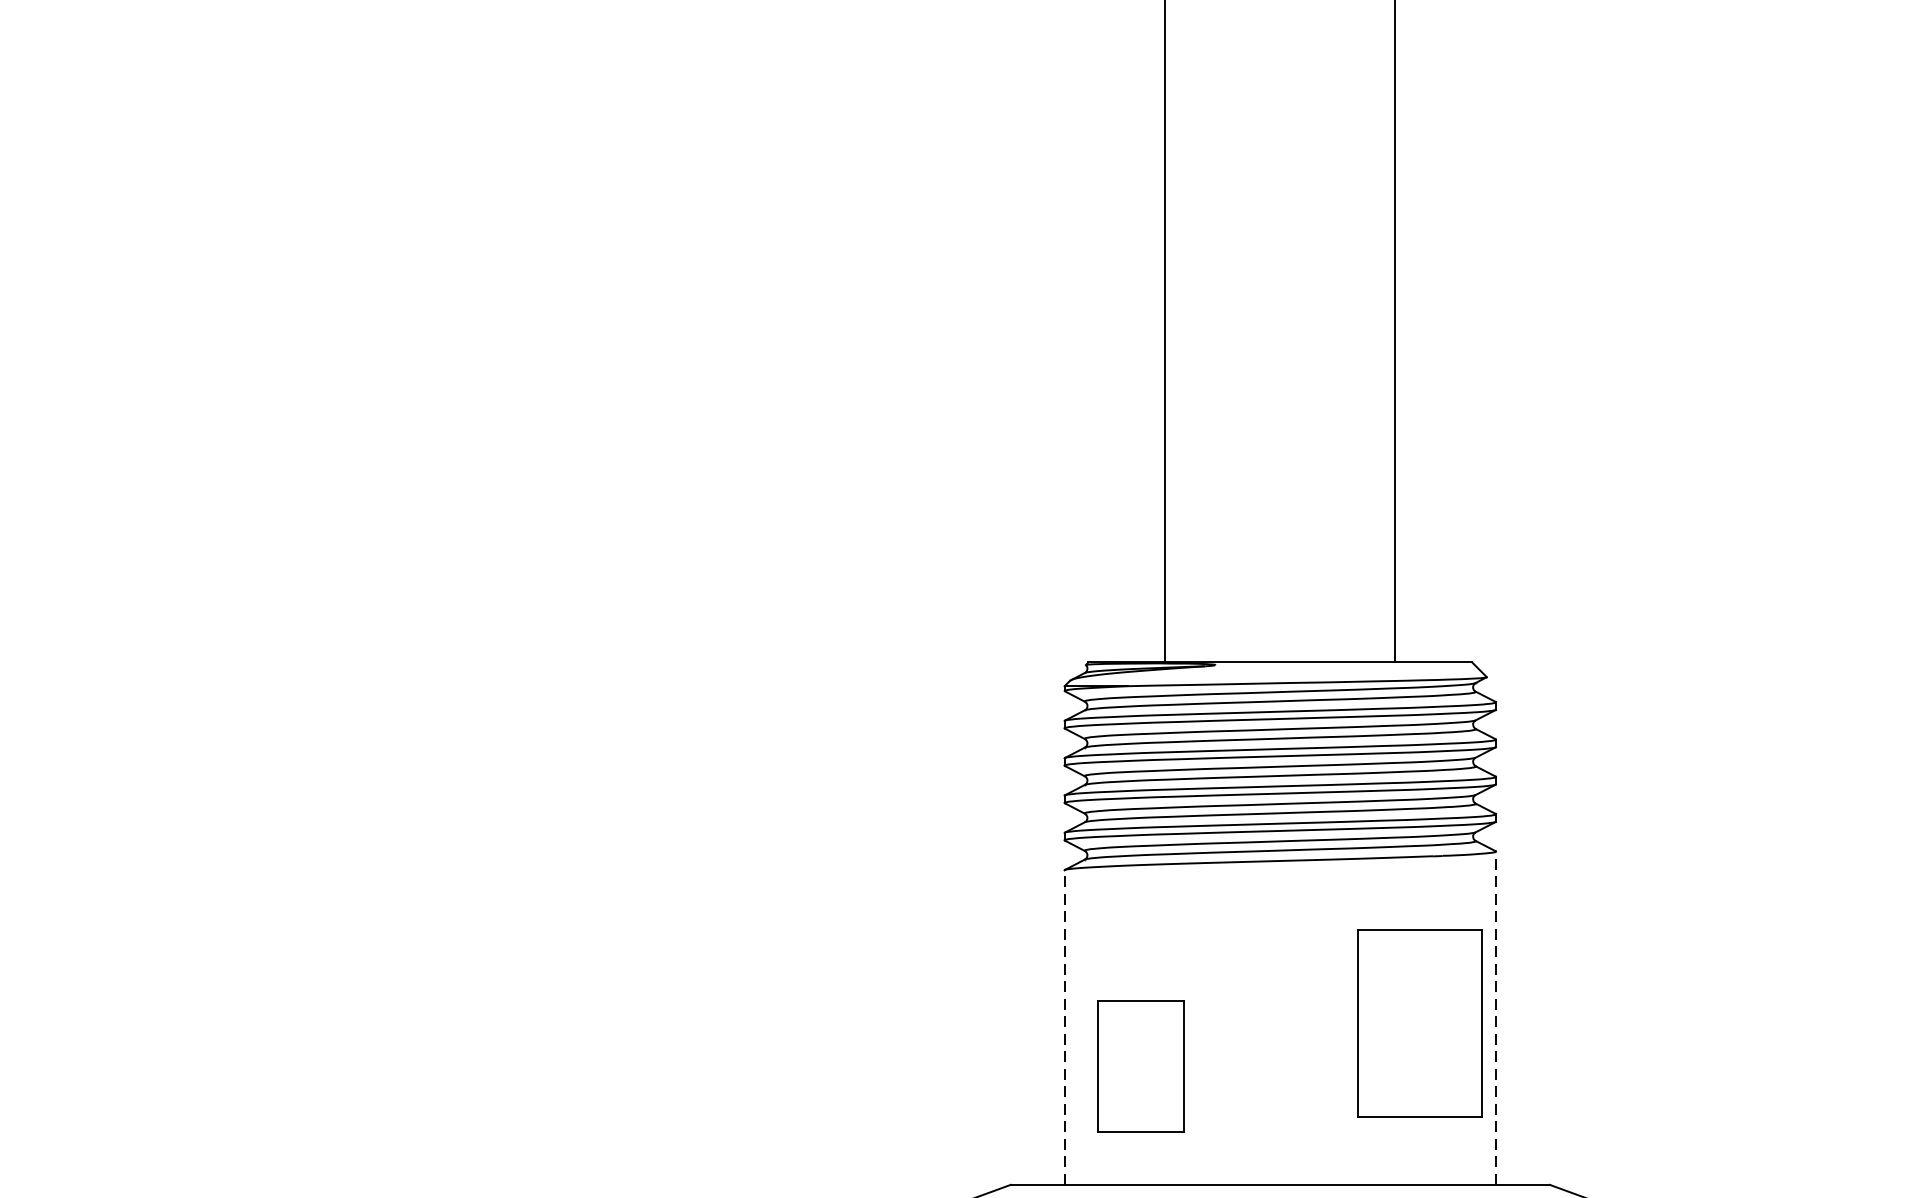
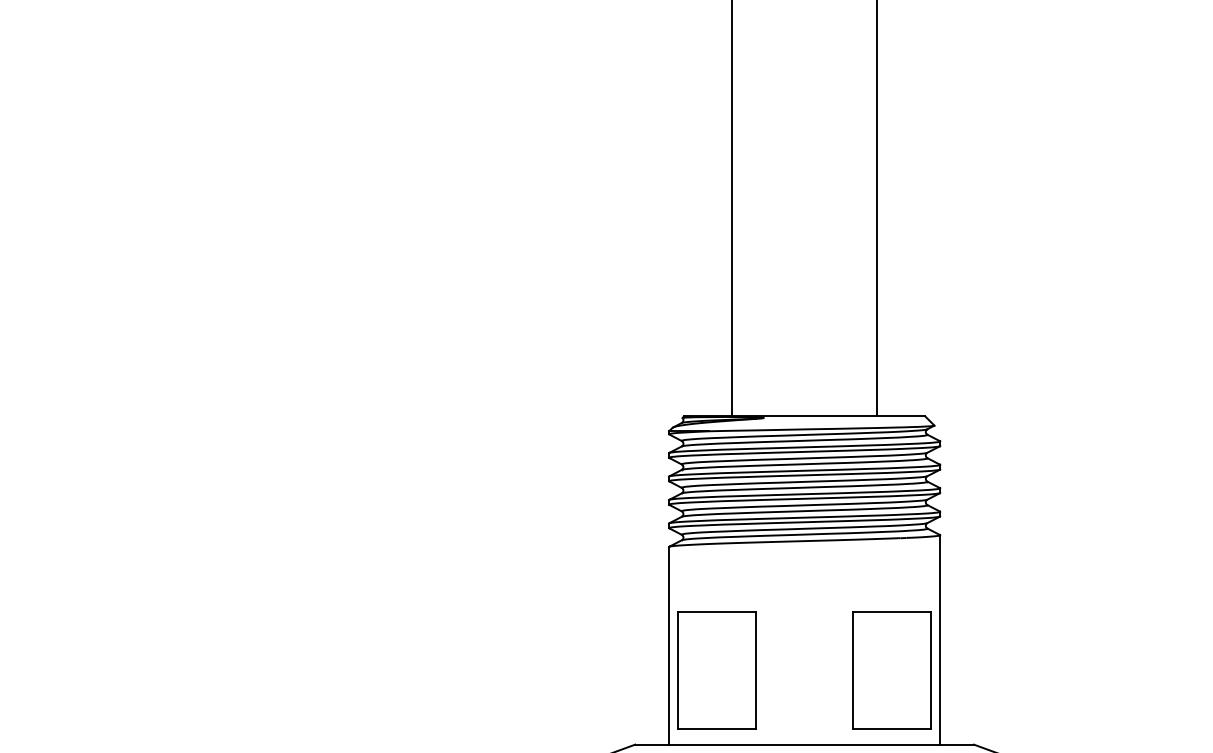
line: (1496, 1017) -> (940, 639), dashed -> solid
part: (1418, 1023) -> (891, 670), moved
line: (1065, 1027) -> (669, 645), dashed -> solid
part: (1140, 1066) -> (716, 670), size x1.43

